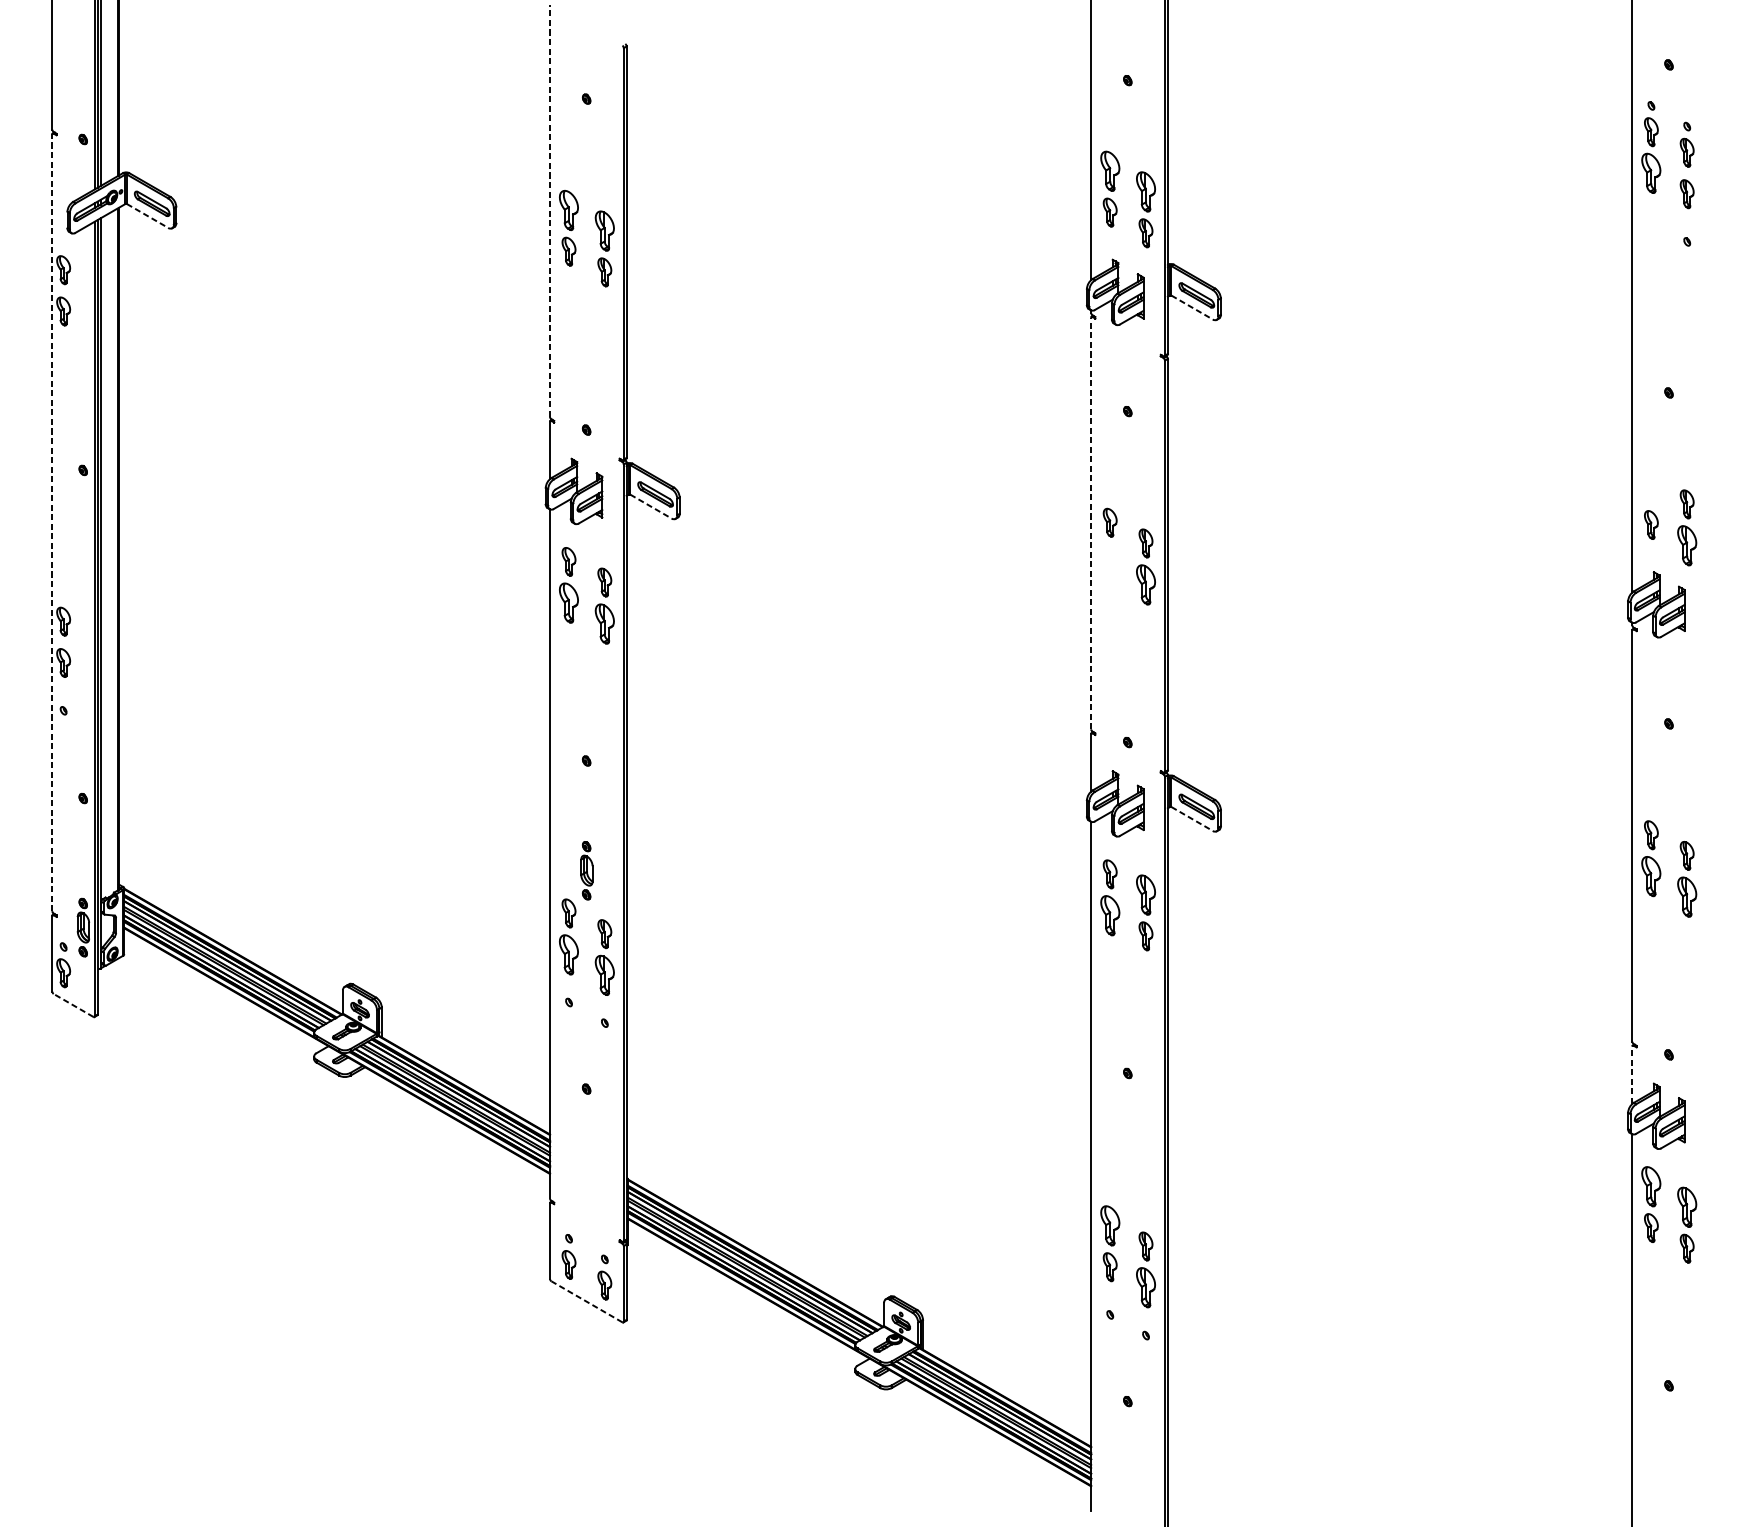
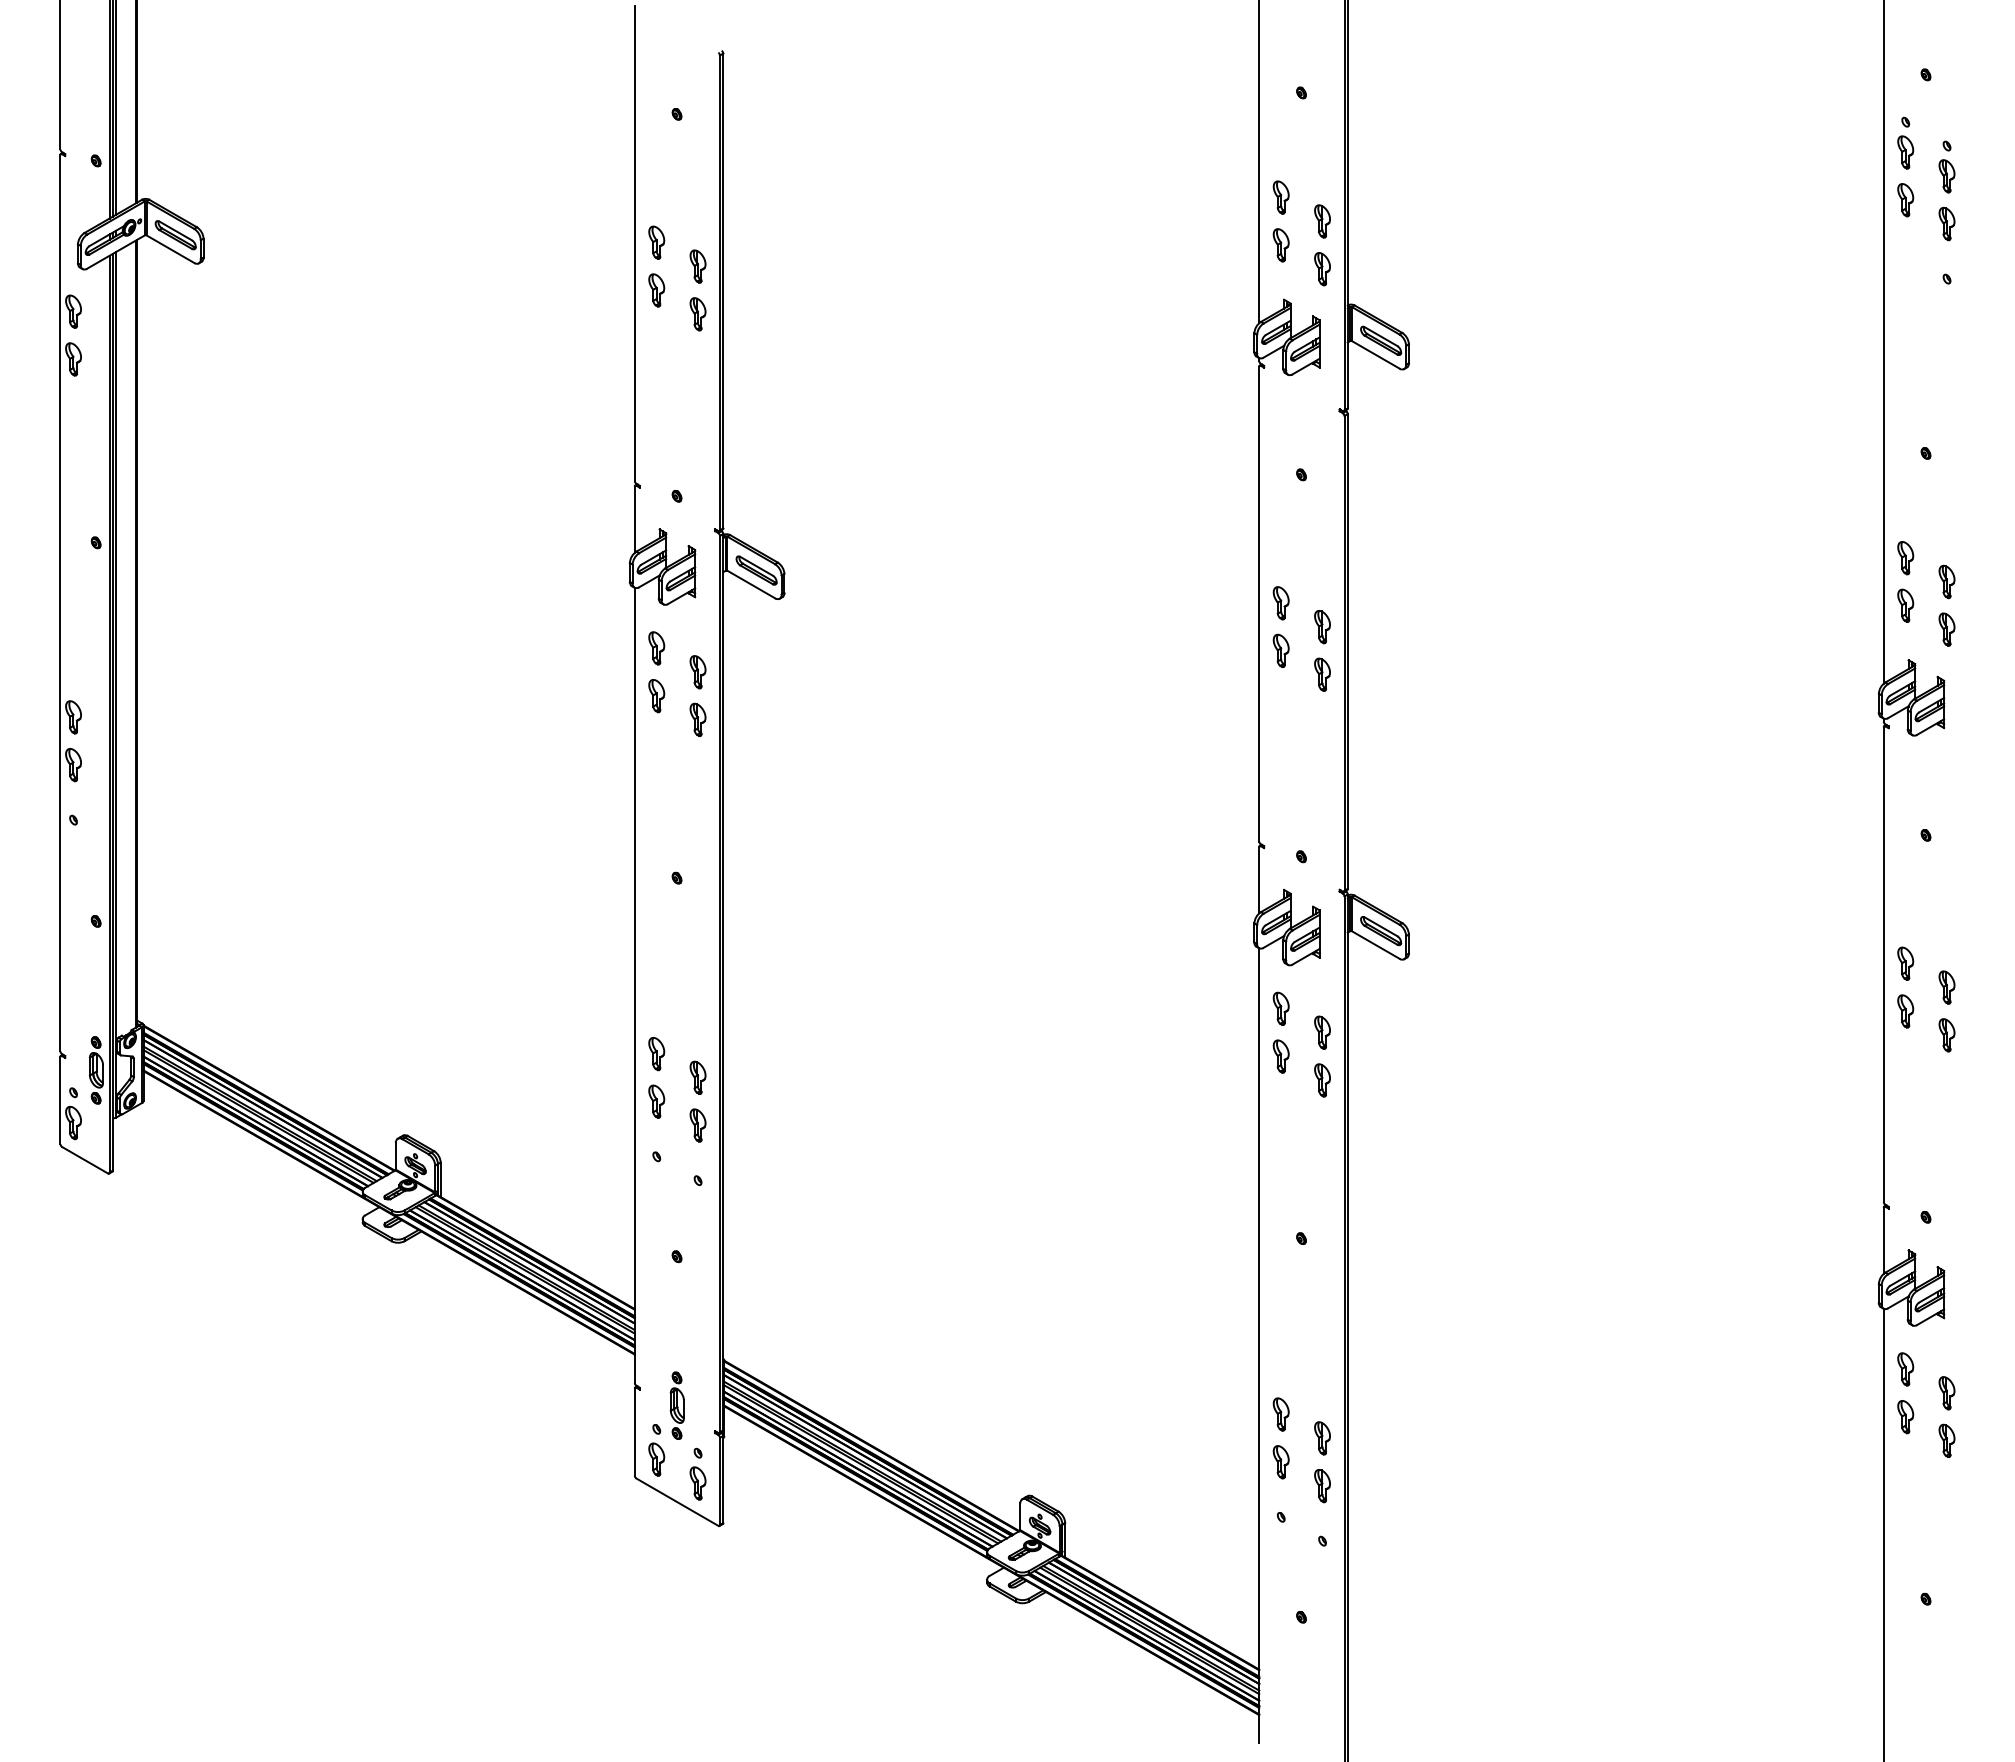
part: (1109, 171) -> (1280, 197), size x0.71
part: (1651, 173) -> (1905, 200), size x0.71
part: (1145, 191) -> (1322, 221), size x0.71
part: (568, 210) -> (656, 242), size x0.71
line: (549, 211) -> (634, 243), dashed -> solid
line: (147, 216) -> (170, 249), dashed -> solid
part: (604, 230) -> (697, 266), size x0.71
line: (1191, 307) -> (1375, 354), dashed -> solid
part: (1651, 484) -> (1905, 558), added
line: (651, 506) -> (751, 584), dashed -> solid
line: (52, 522) -> (60, 602), dashed -> solid
line: (1091, 523) -> (1259, 603), dashed -> solid
part: (1686, 545) -> (1946, 629), size x0.71
part: (1109, 563) -> (1280, 650), added
part: (1145, 584) -> (1322, 674), size x0.71
part: (568, 603) -> (656, 696), size x0.71
part: (604, 623) -> (697, 719), size x0.71
line: (1191, 819) -> (1375, 945), dashed -> solid
part: (586, 870) -> (676, 1405), moved
part: (1651, 876) -> (1905, 1011), size x0.71
part: (1145, 894) -> (1322, 1032), size x0.71
part: (1686, 897) -> (1946, 1035), size x0.71
part: (1109, 915) -> (1280, 1056), size x0.71
part: (568, 954) -> (656, 1101), size x0.71
part: (604, 975) -> (697, 1125), size x0.71
line: (73, 1004) -> (84, 1159), dashed -> solid
line: (1632, 1075) -> (1883, 1240), dashed -> solid
part: (1651, 1186) -> (1905, 1369), size x0.71
part: (1686, 1207) -> (1946, 1393), size x0.71
part: (1109, 1225) -> (1280, 1414), size x0.71
part: (1145, 1288) -> (1322, 1486), size x0.71
line: (586, 1301) -> (676, 1501), dashed -> solid

